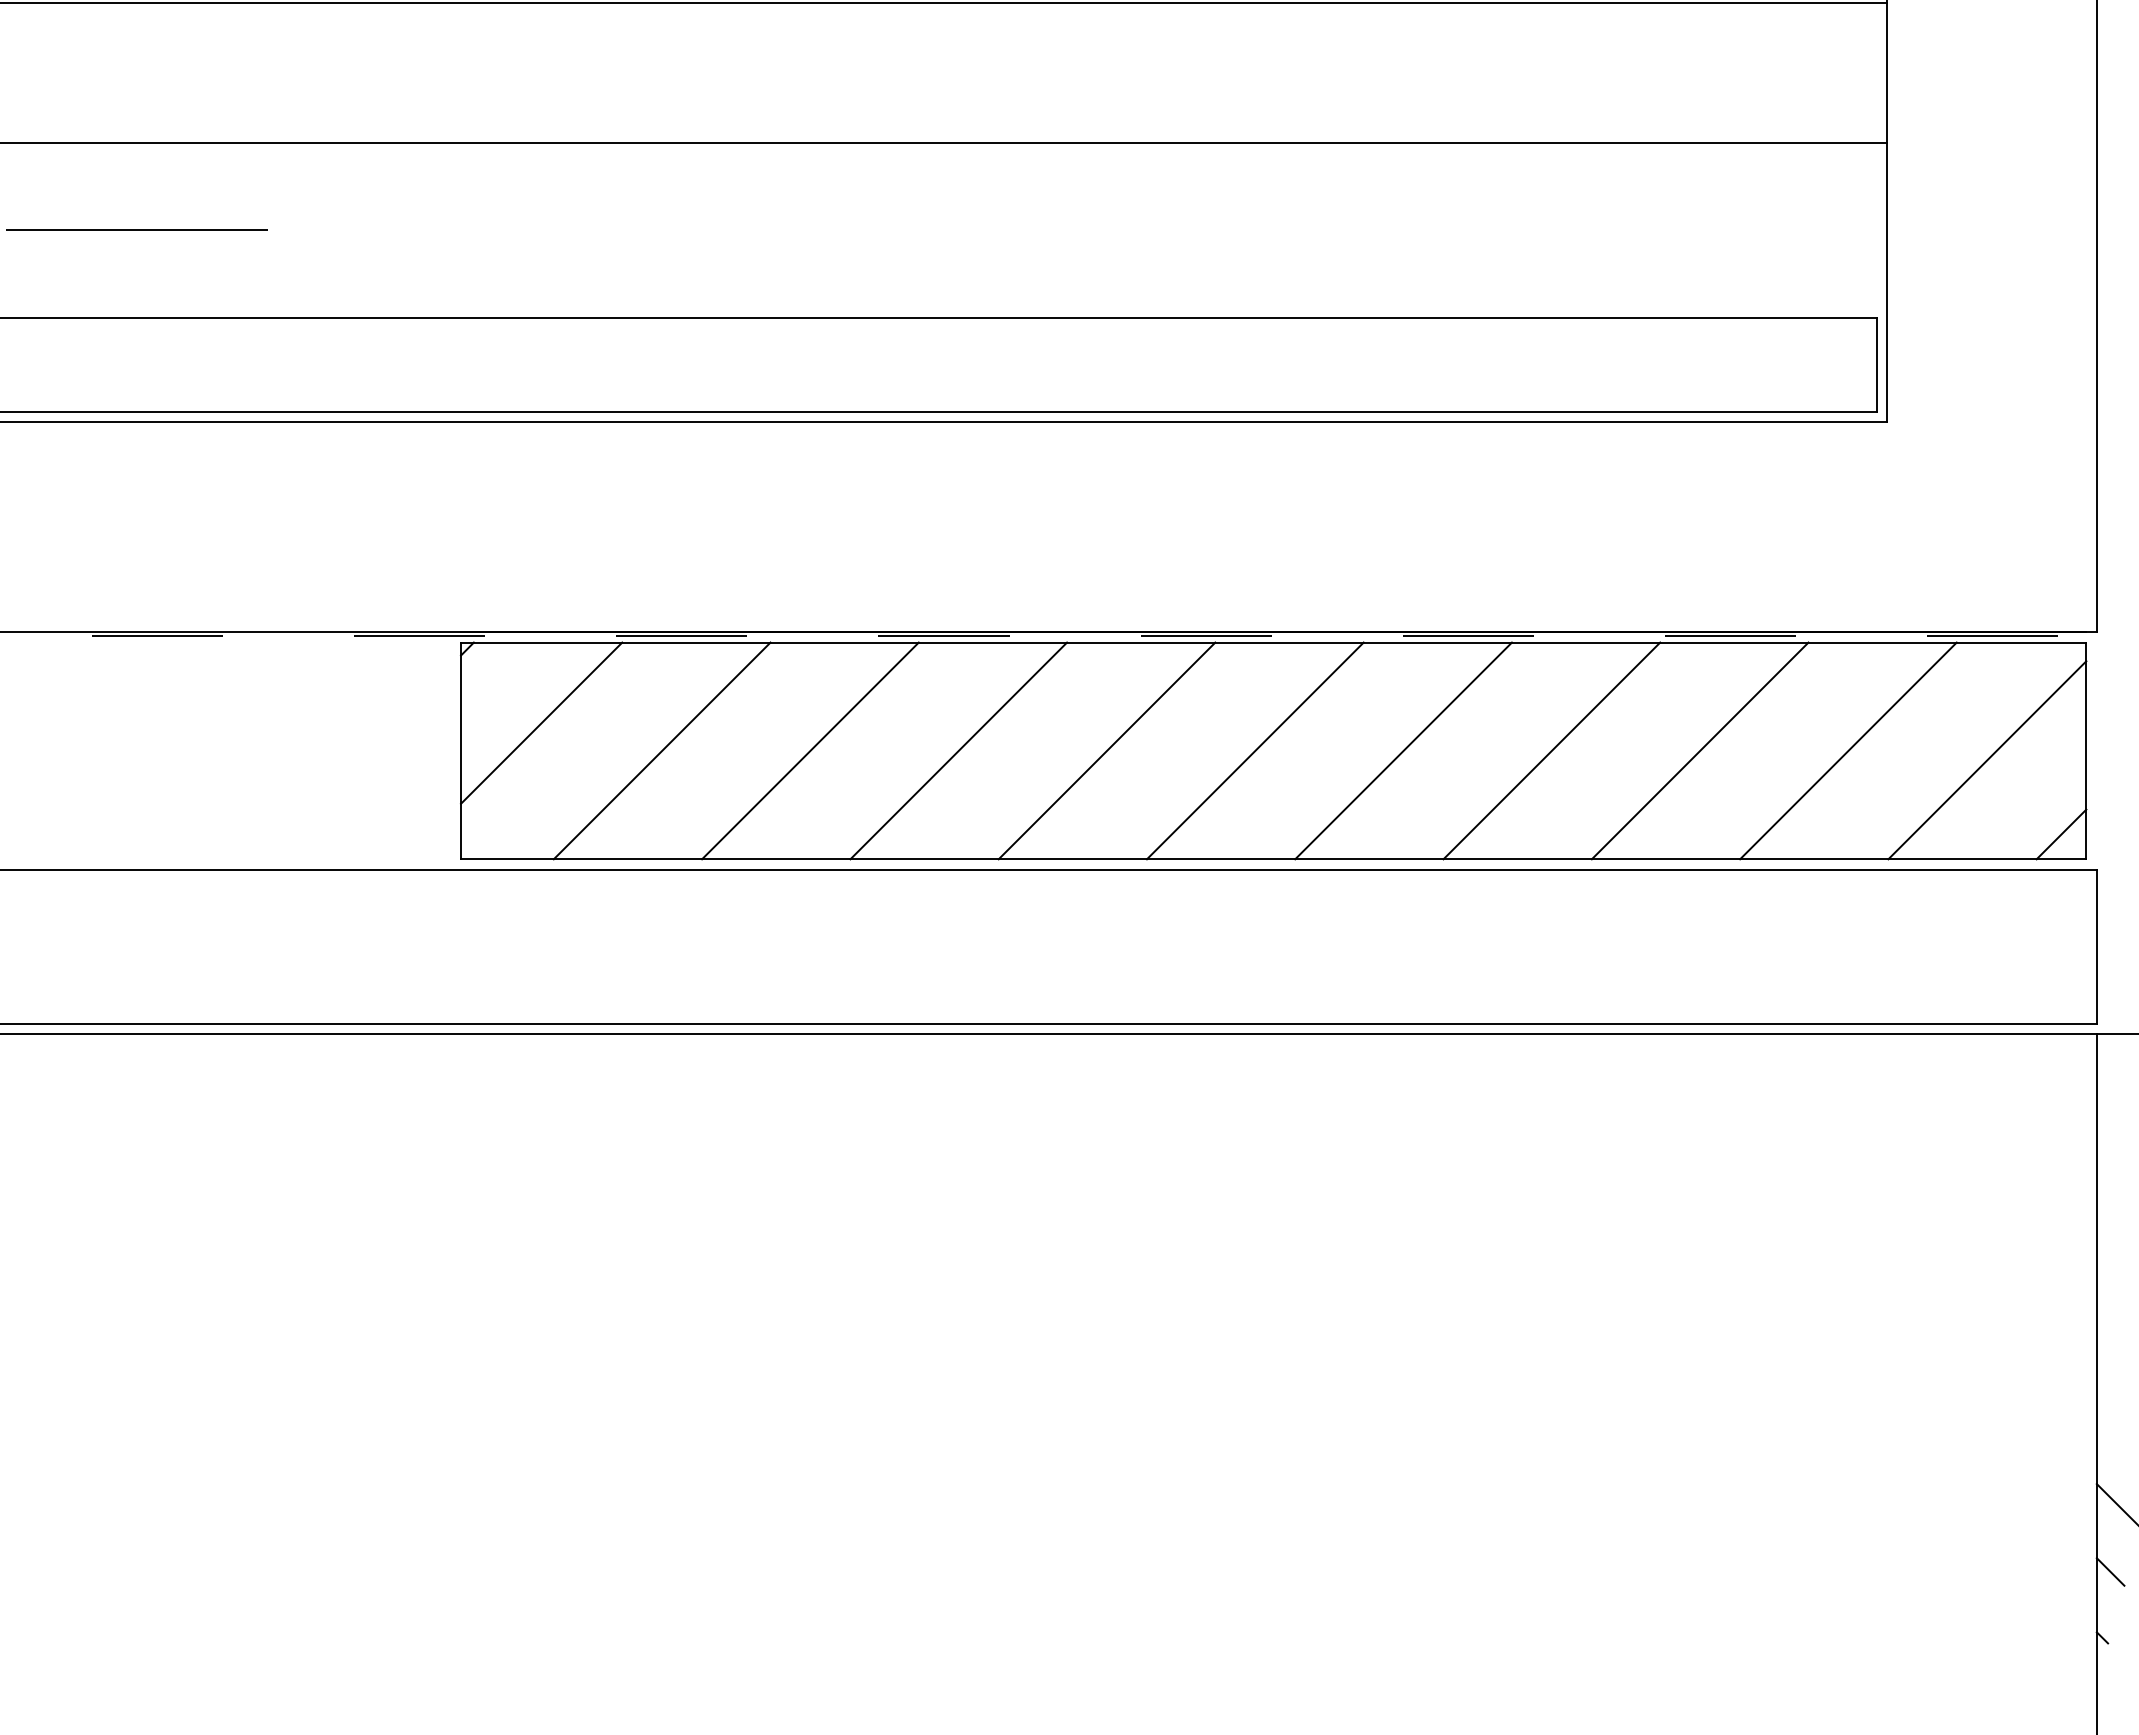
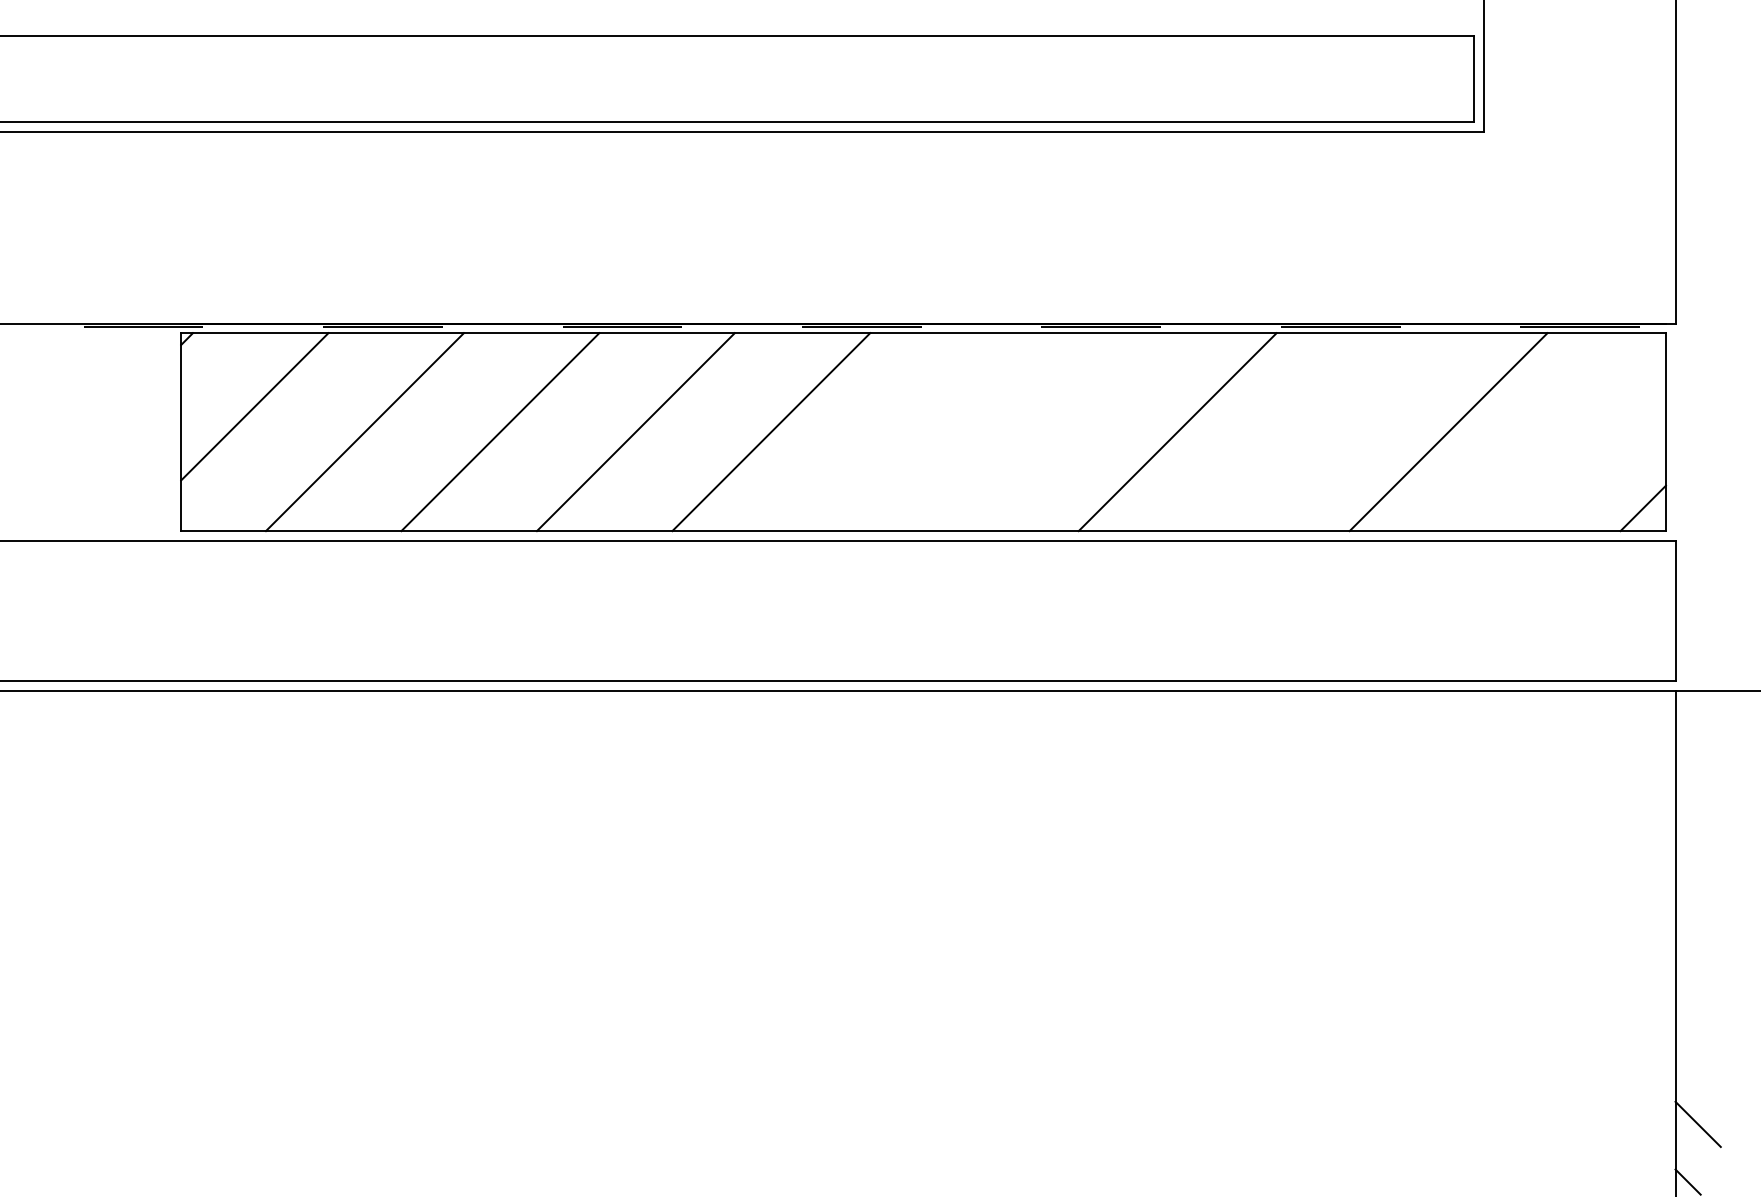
line: (1254, 750) -> (906, 431), removed
line: (1403, 750) -> (1042, 431), removed
line: (1699, 750) -> (1312, 431), removed
line: (1987, 760) -> (1575, 440), removed

